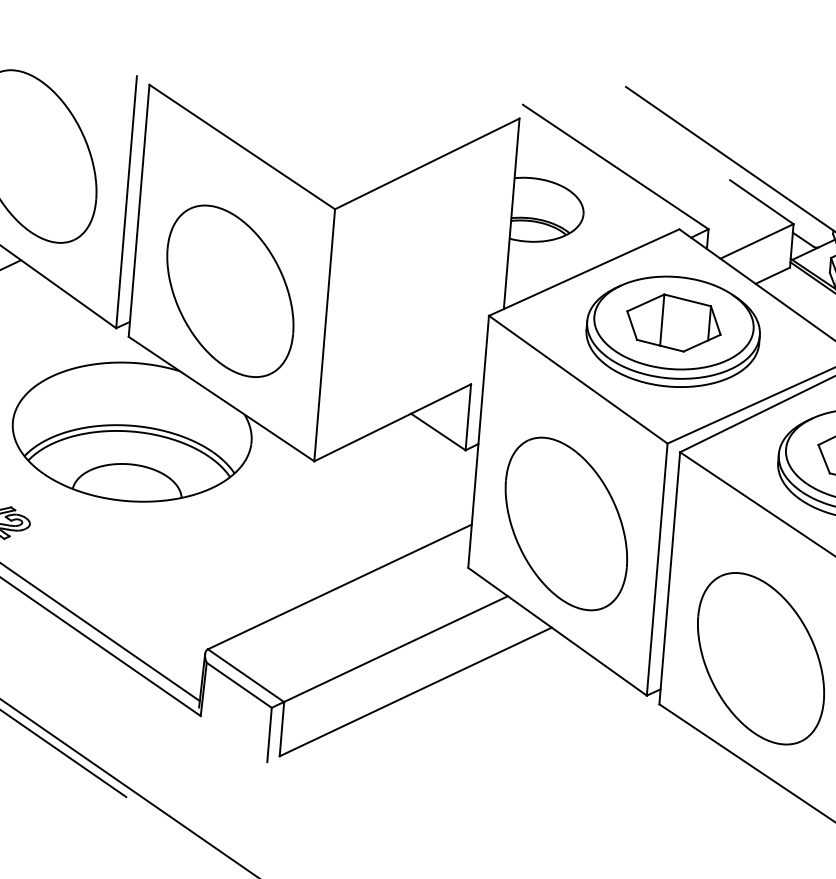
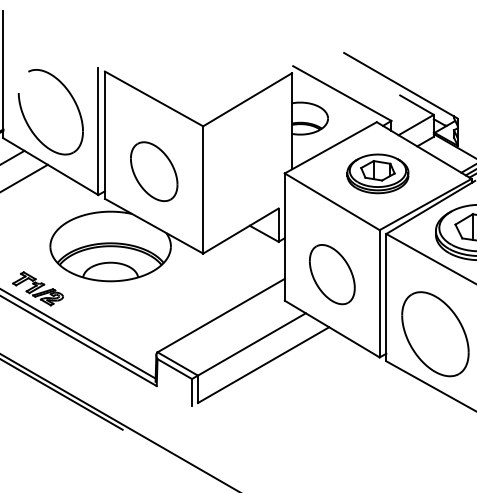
part: (231, 290) -> (154, 171), size x0.7
part: (672, 331) -> (377, 173), size x0.7
part: (566, 523) -> (332, 274), size x0.7

